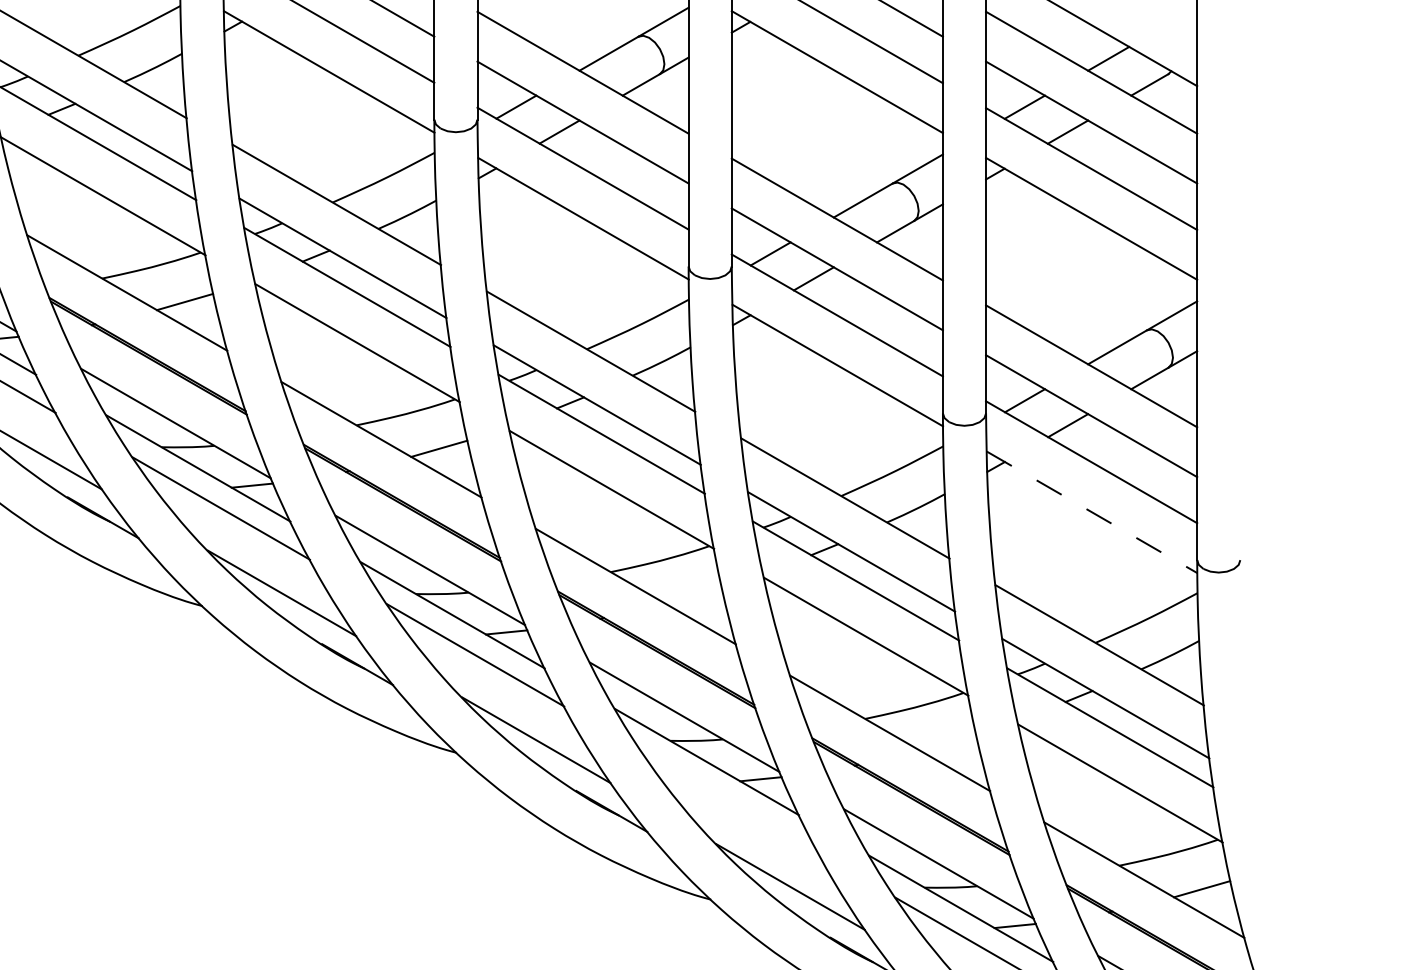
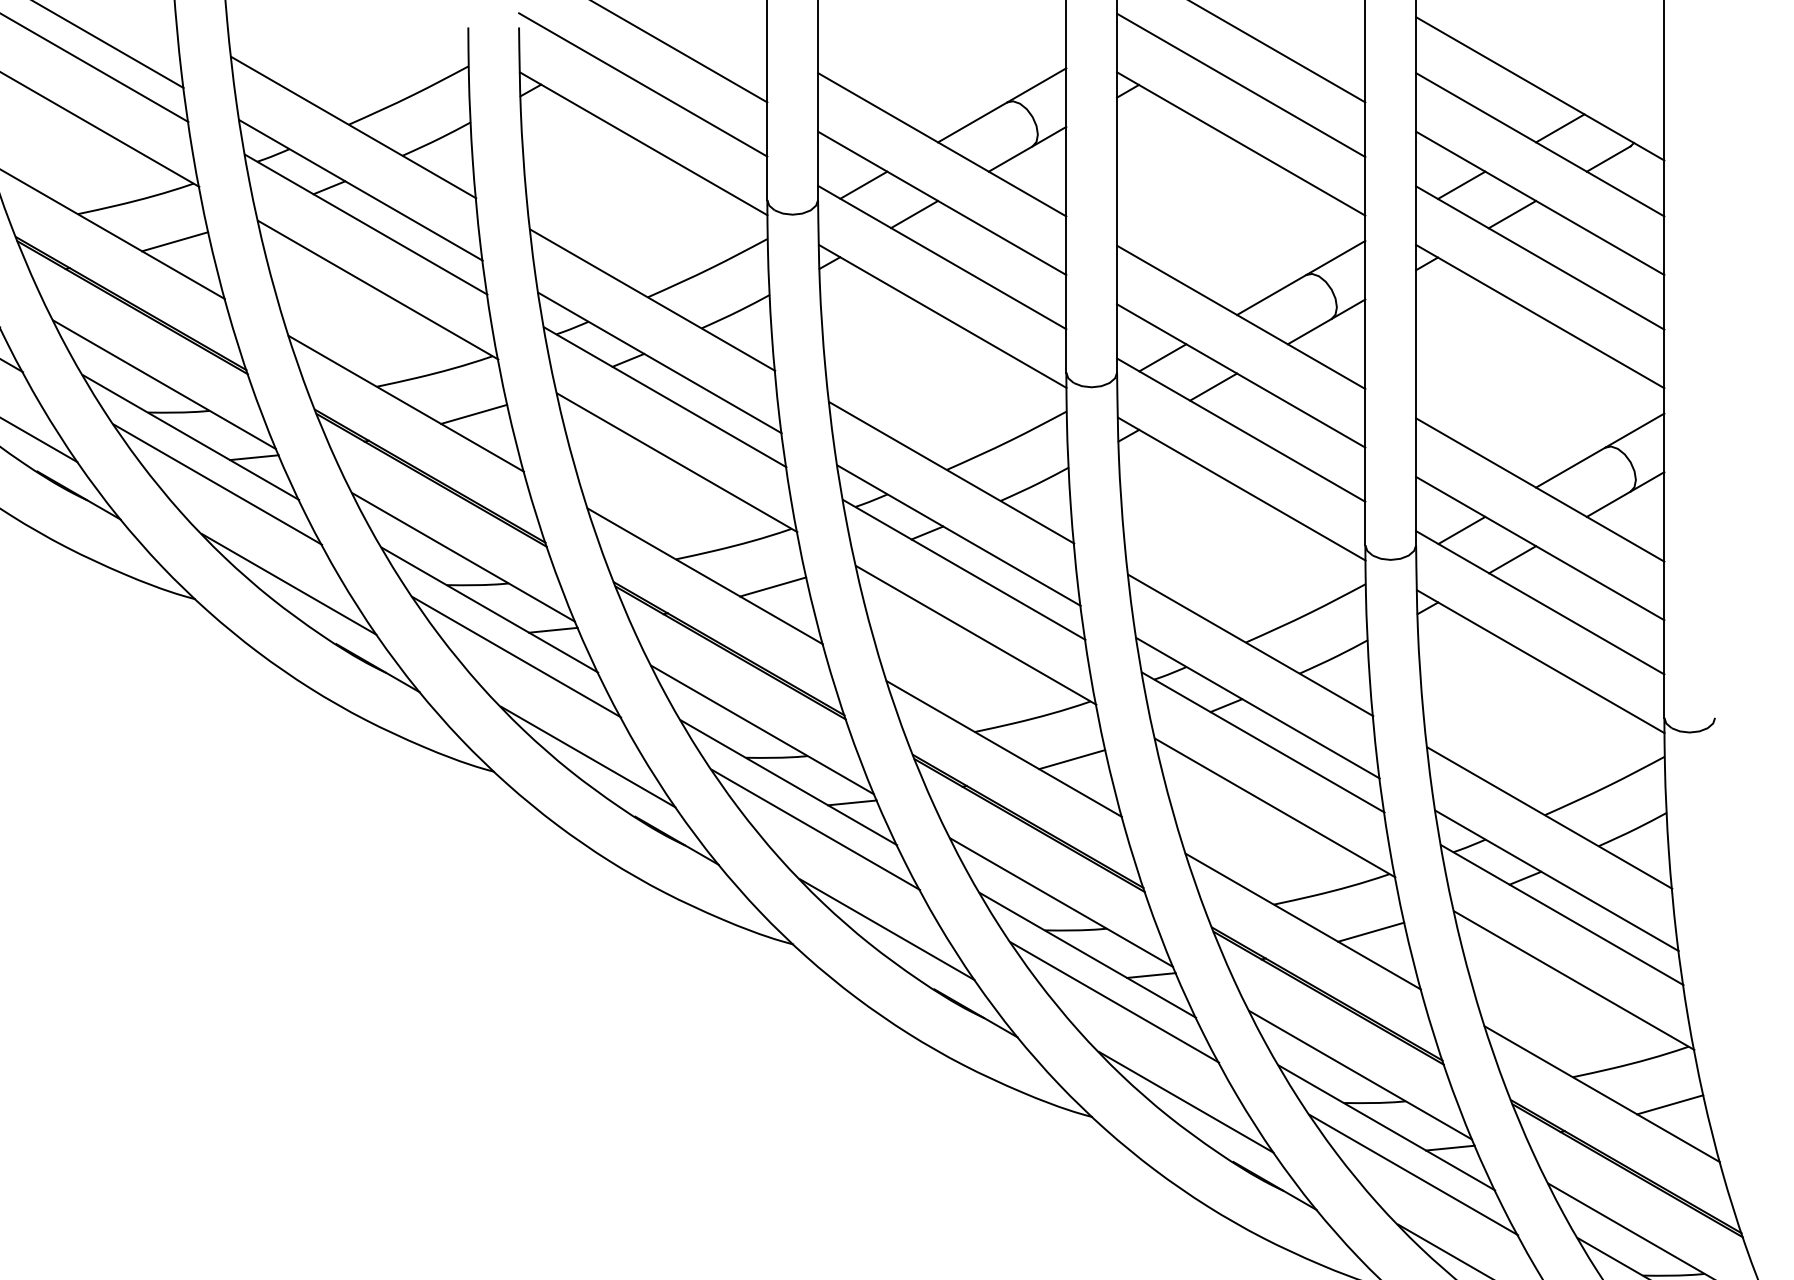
line: (1091, 512) -> (1540, 661), dashed -> solid
line: (693, 595) -> (1072, 759), added
line: (948, 741) -> (1371, 931), added
line: (729, 802) -> (1114, 1002), added

